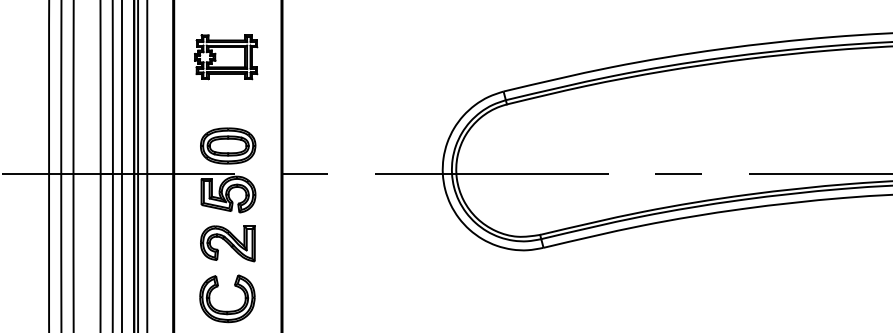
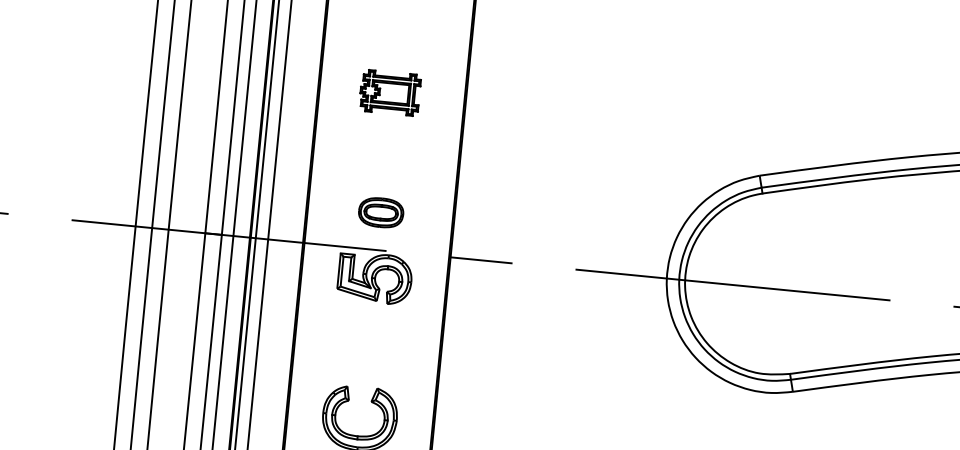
part: (226, 57) -> (390, 93), size x0.7
part: (228, 145) -> (381, 212), size x0.6
part: (227, 243) -> (367, 344), removed

